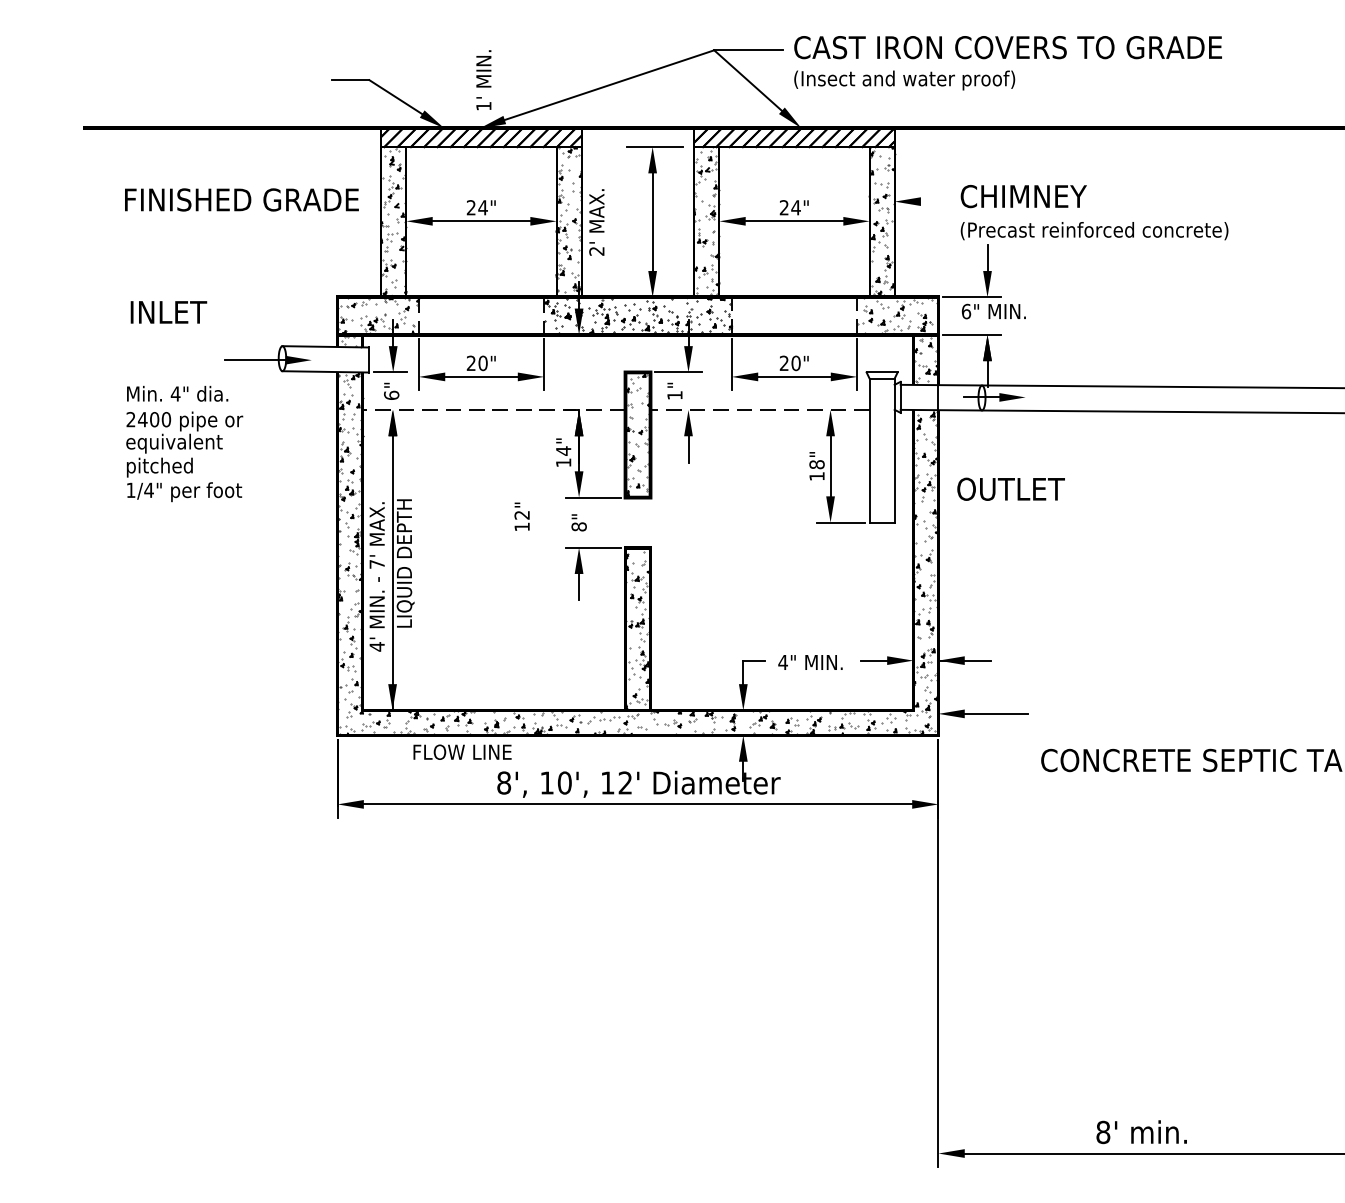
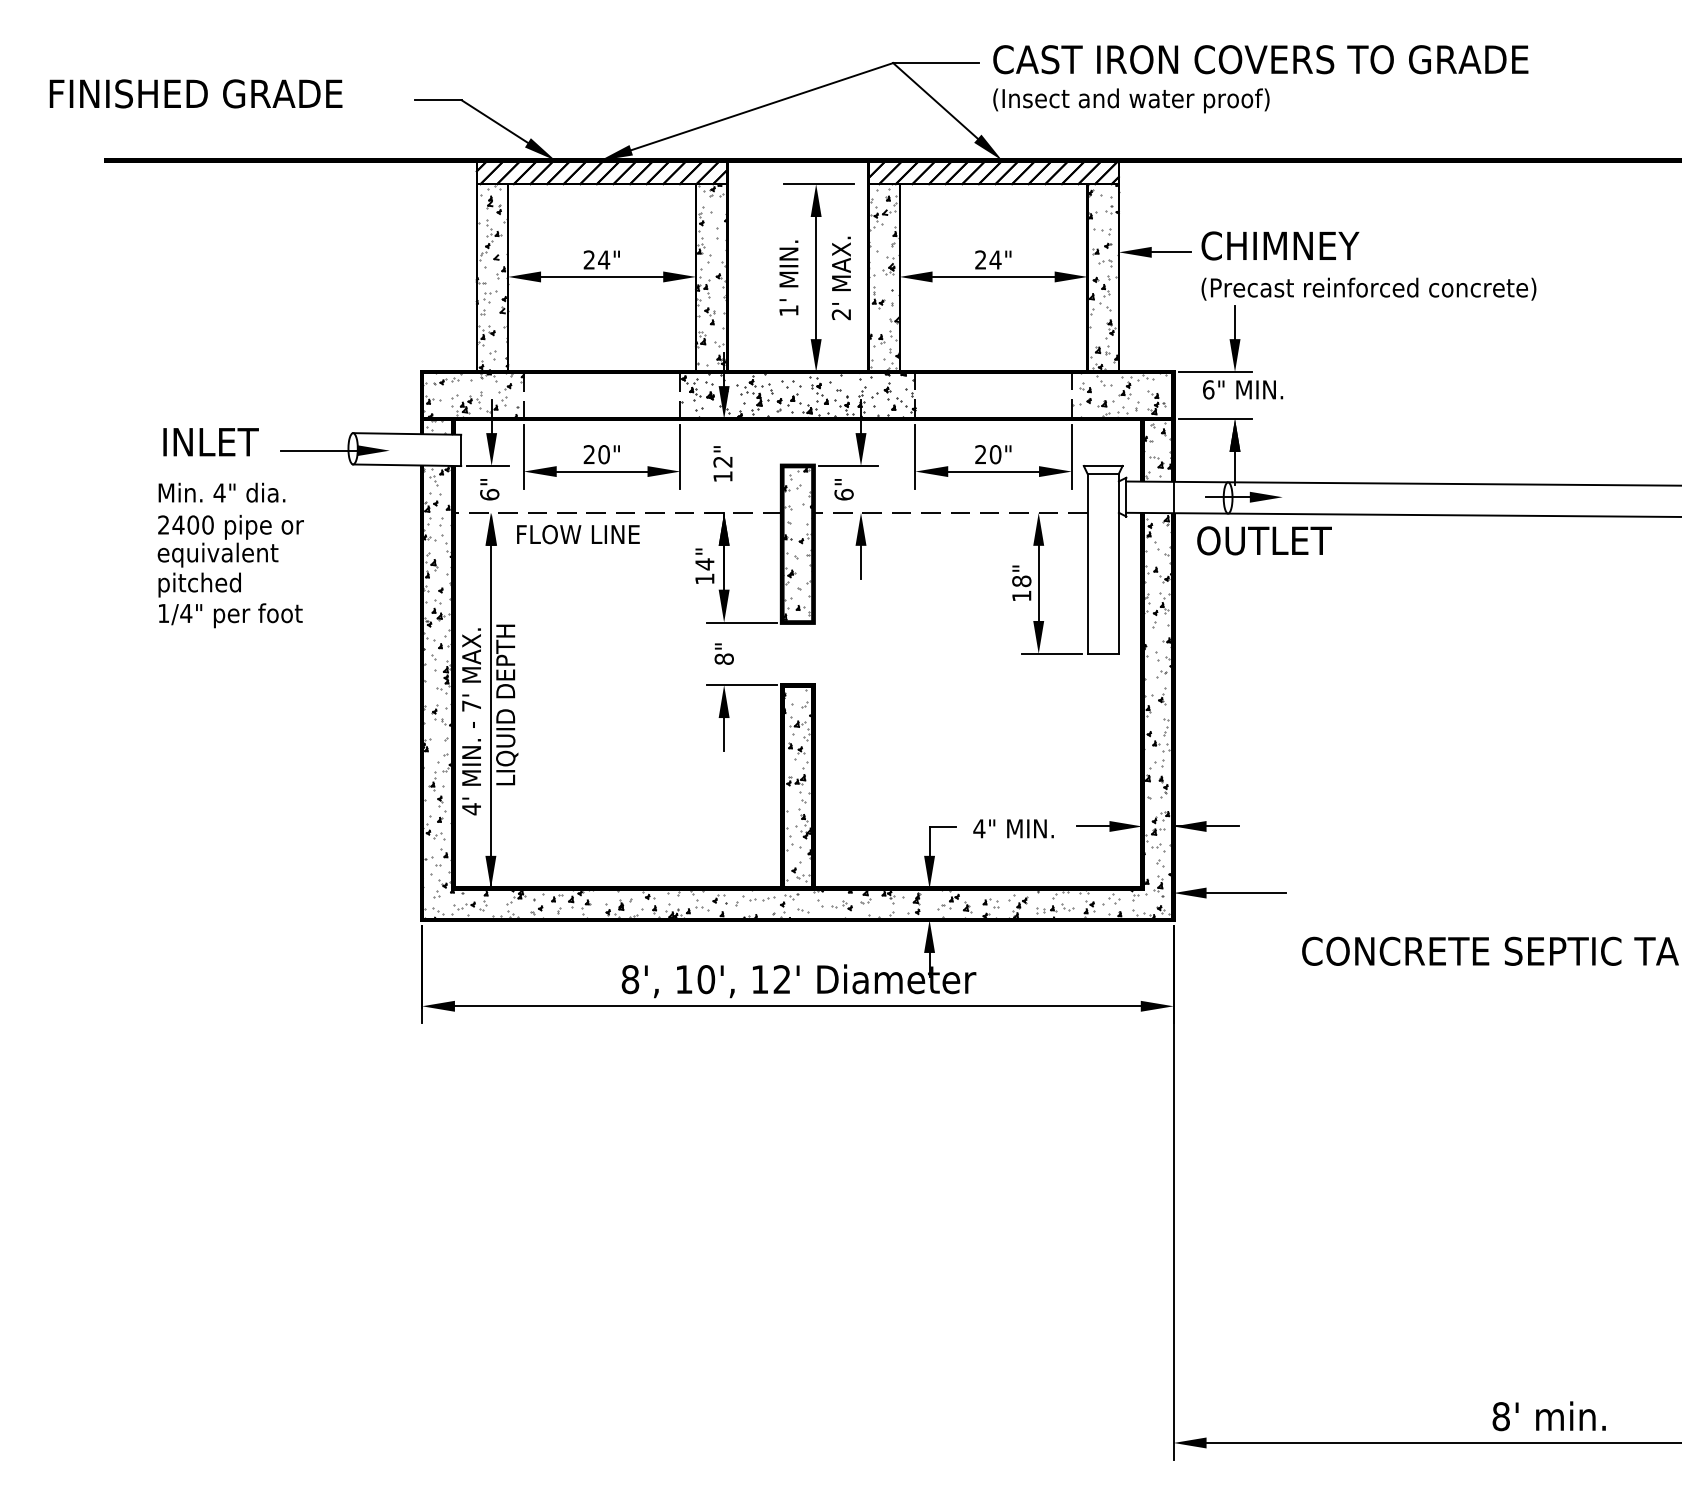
text: (483, 80) -> (788, 278), moved
text: (241, 199) -> (195, 93), moved
line: (936, 201) -> (1171, 252), added
text: (596, 222) -> (841, 278), moved
text: (168, 312) -> (210, 442), moved
text: (674, 394) -> (843, 493), 1" -> 6"
text: (1010, 488) -> (1263, 539), moved
text: (521, 516) -> (722, 463), moved
text: (462, 751) -> (578, 533), moved
text: (1141, 1132) -> (1548, 1416), moved

